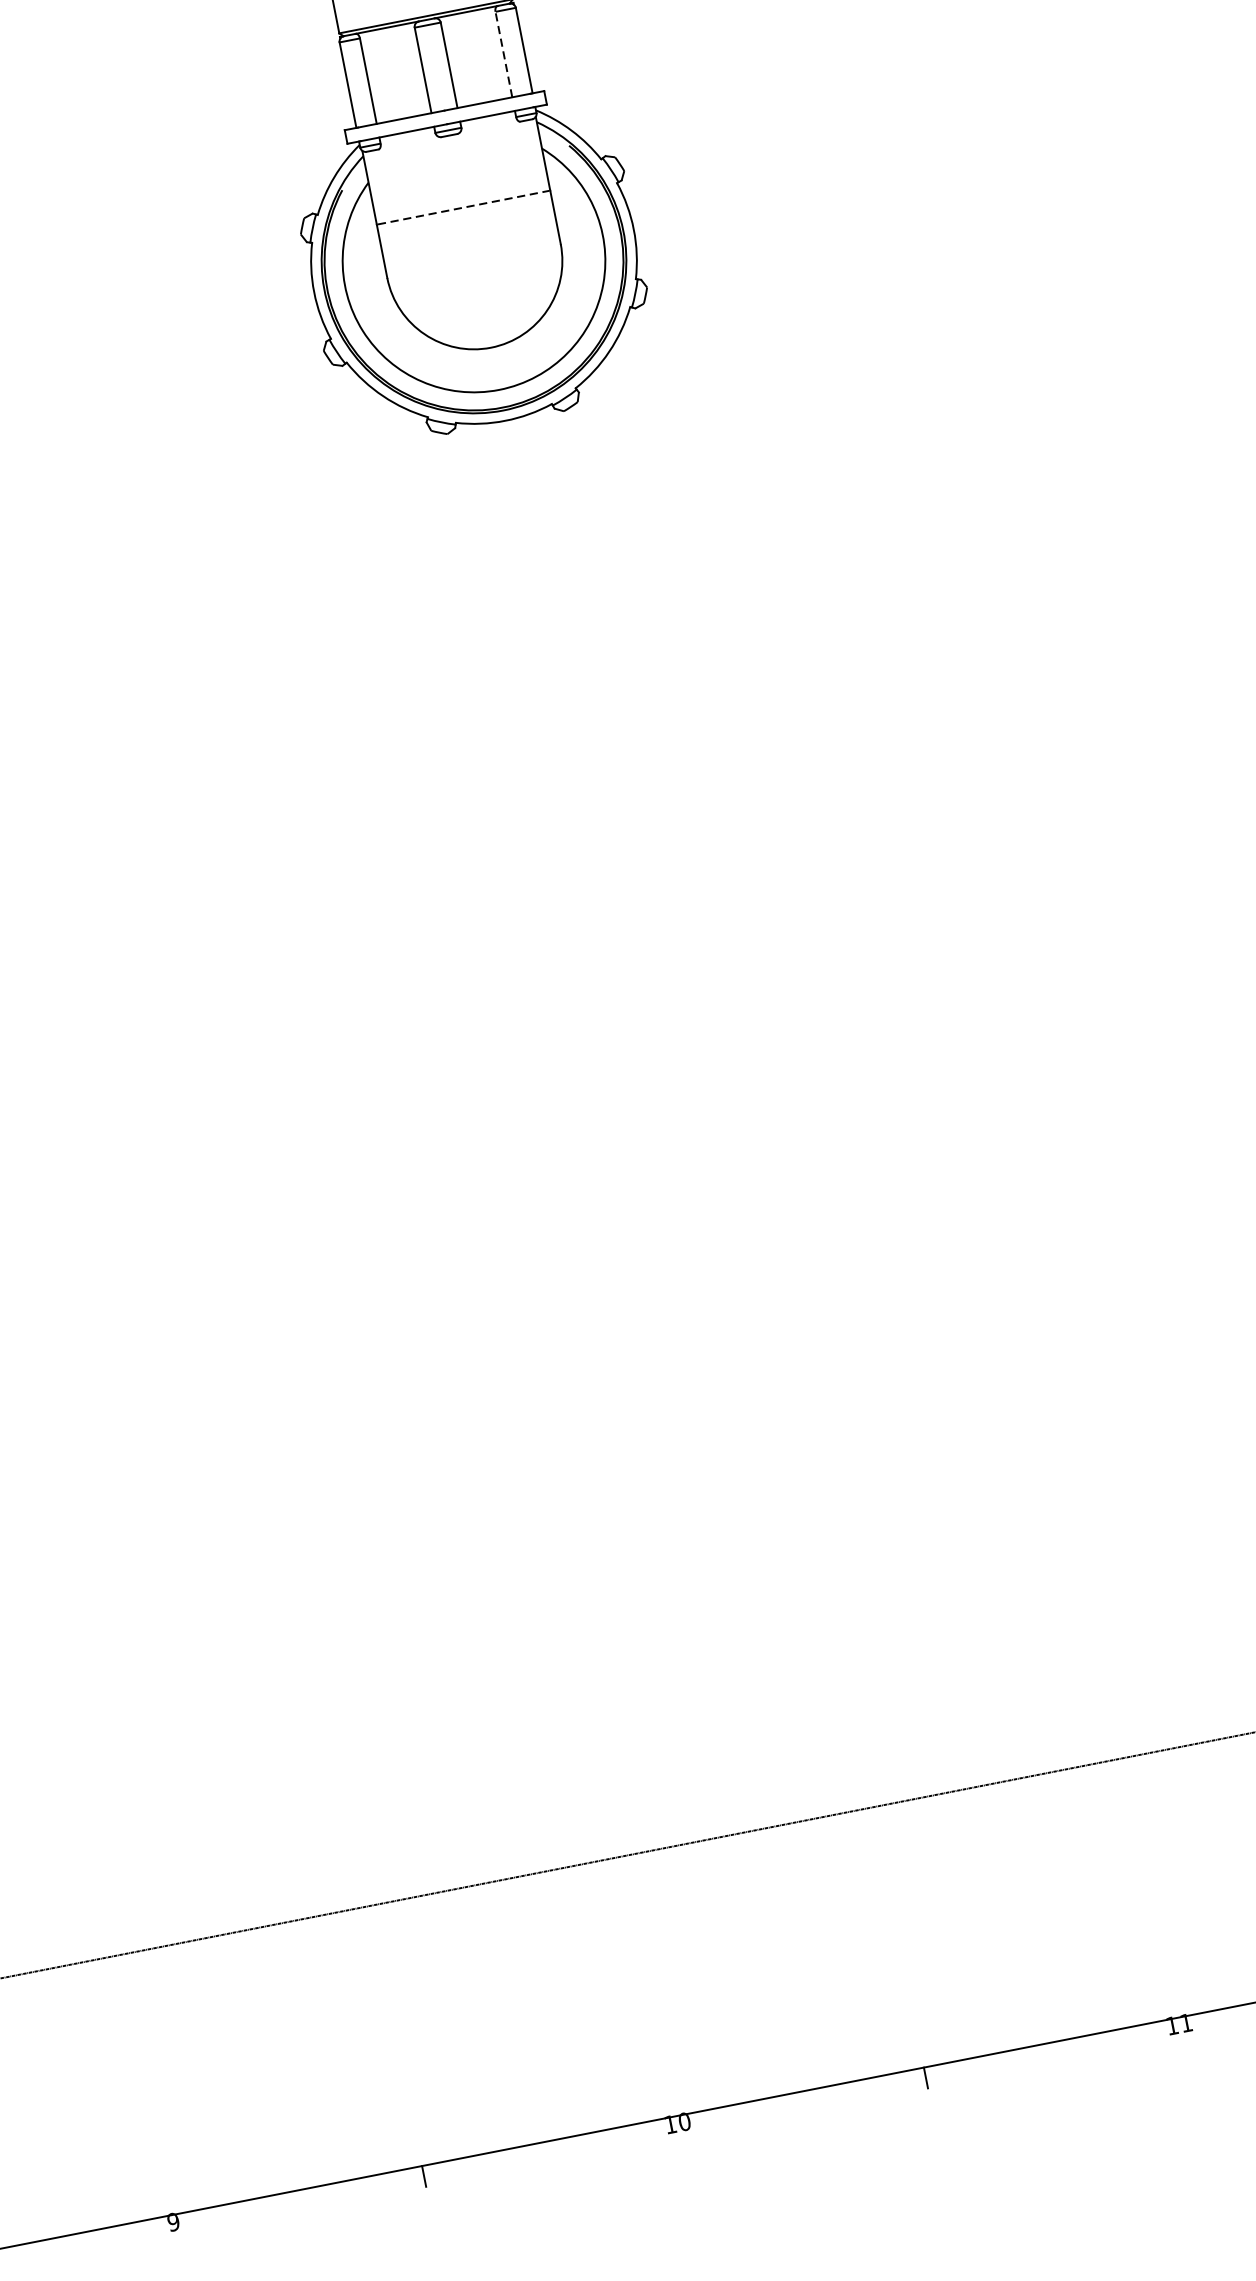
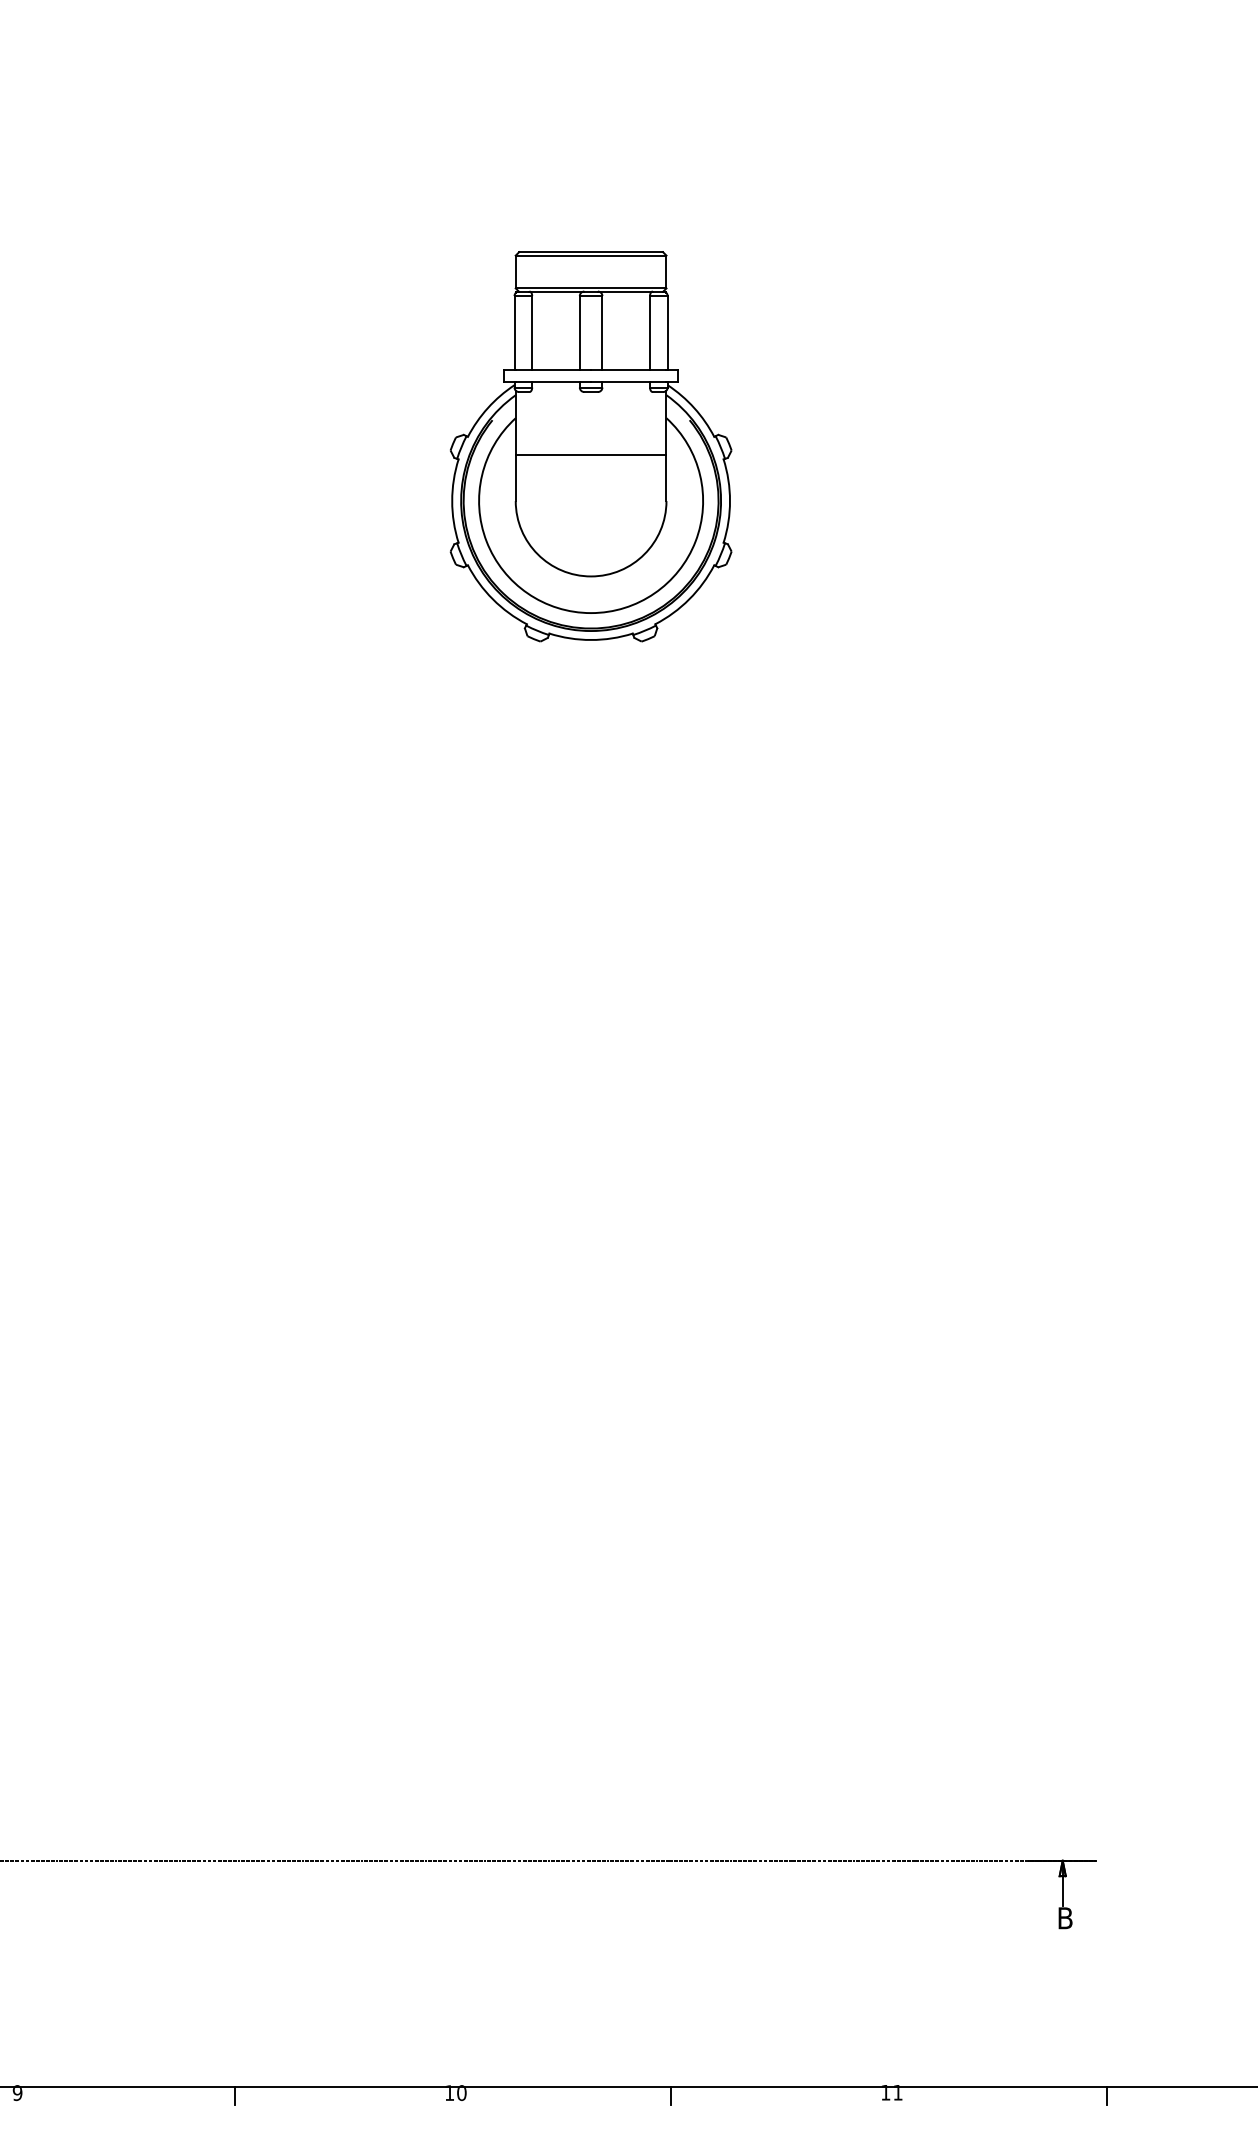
line: (504, 53) -> (650, 332), dashed -> solid
line: (463, 207) -> (591, 454), dashed -> solid

